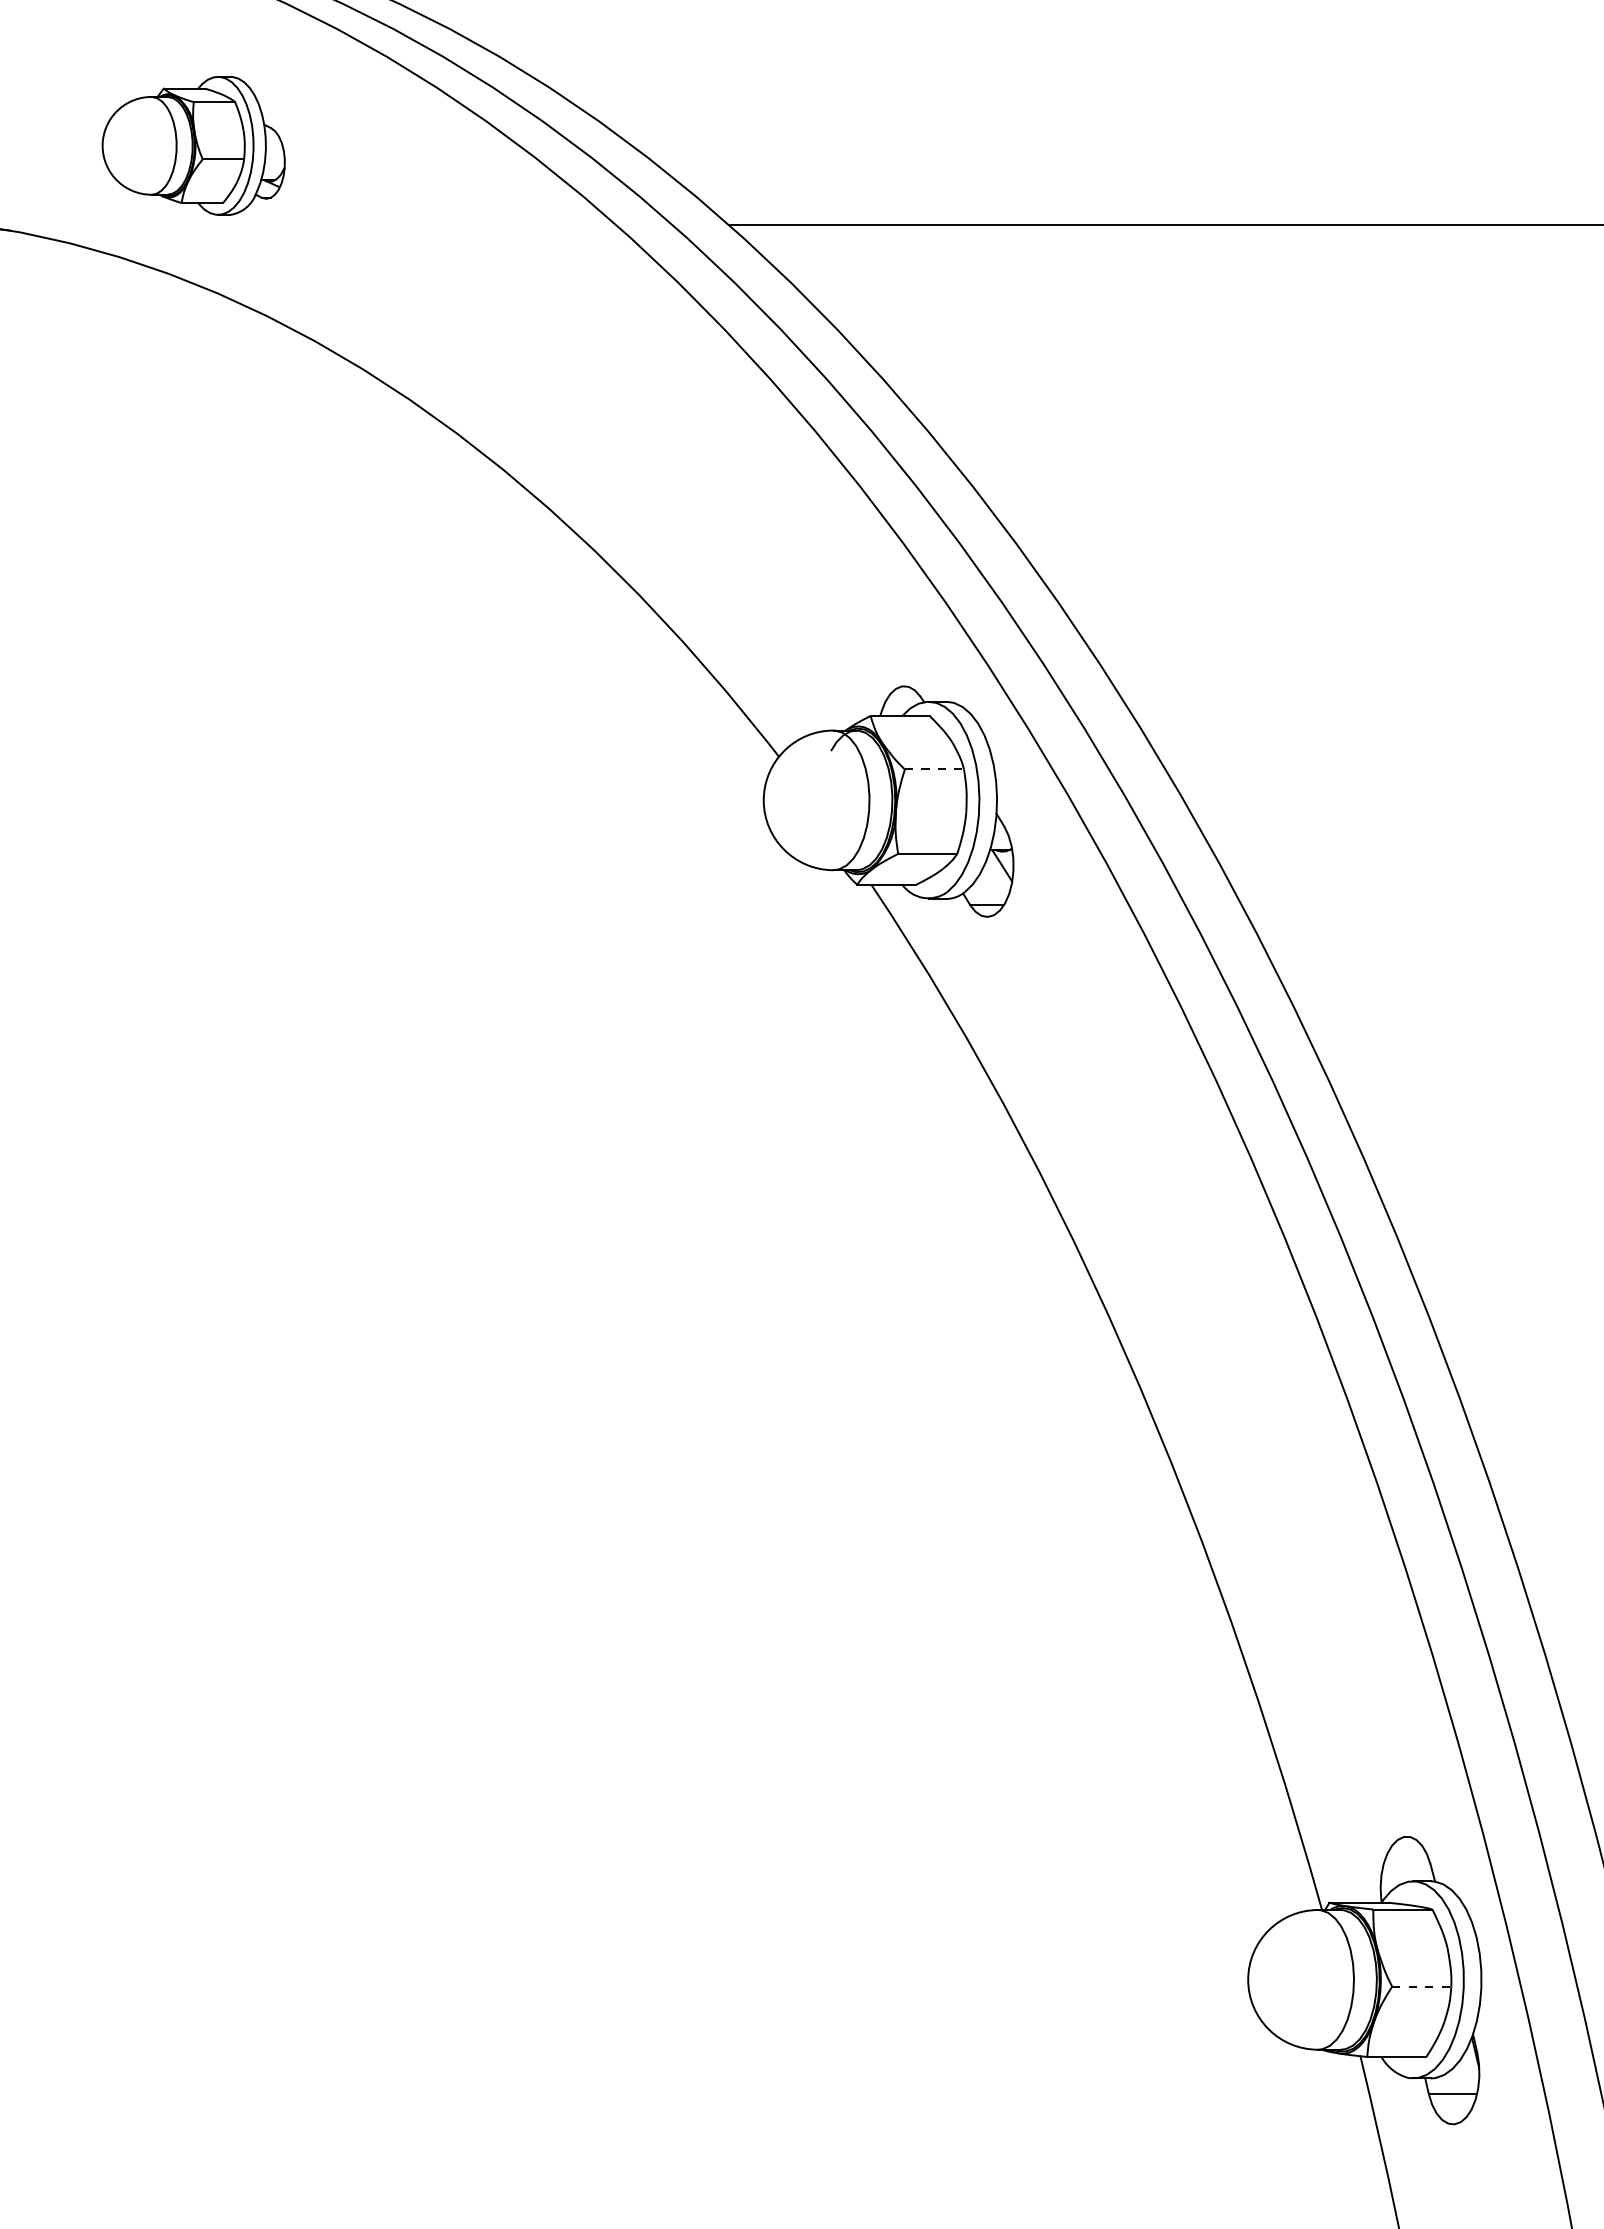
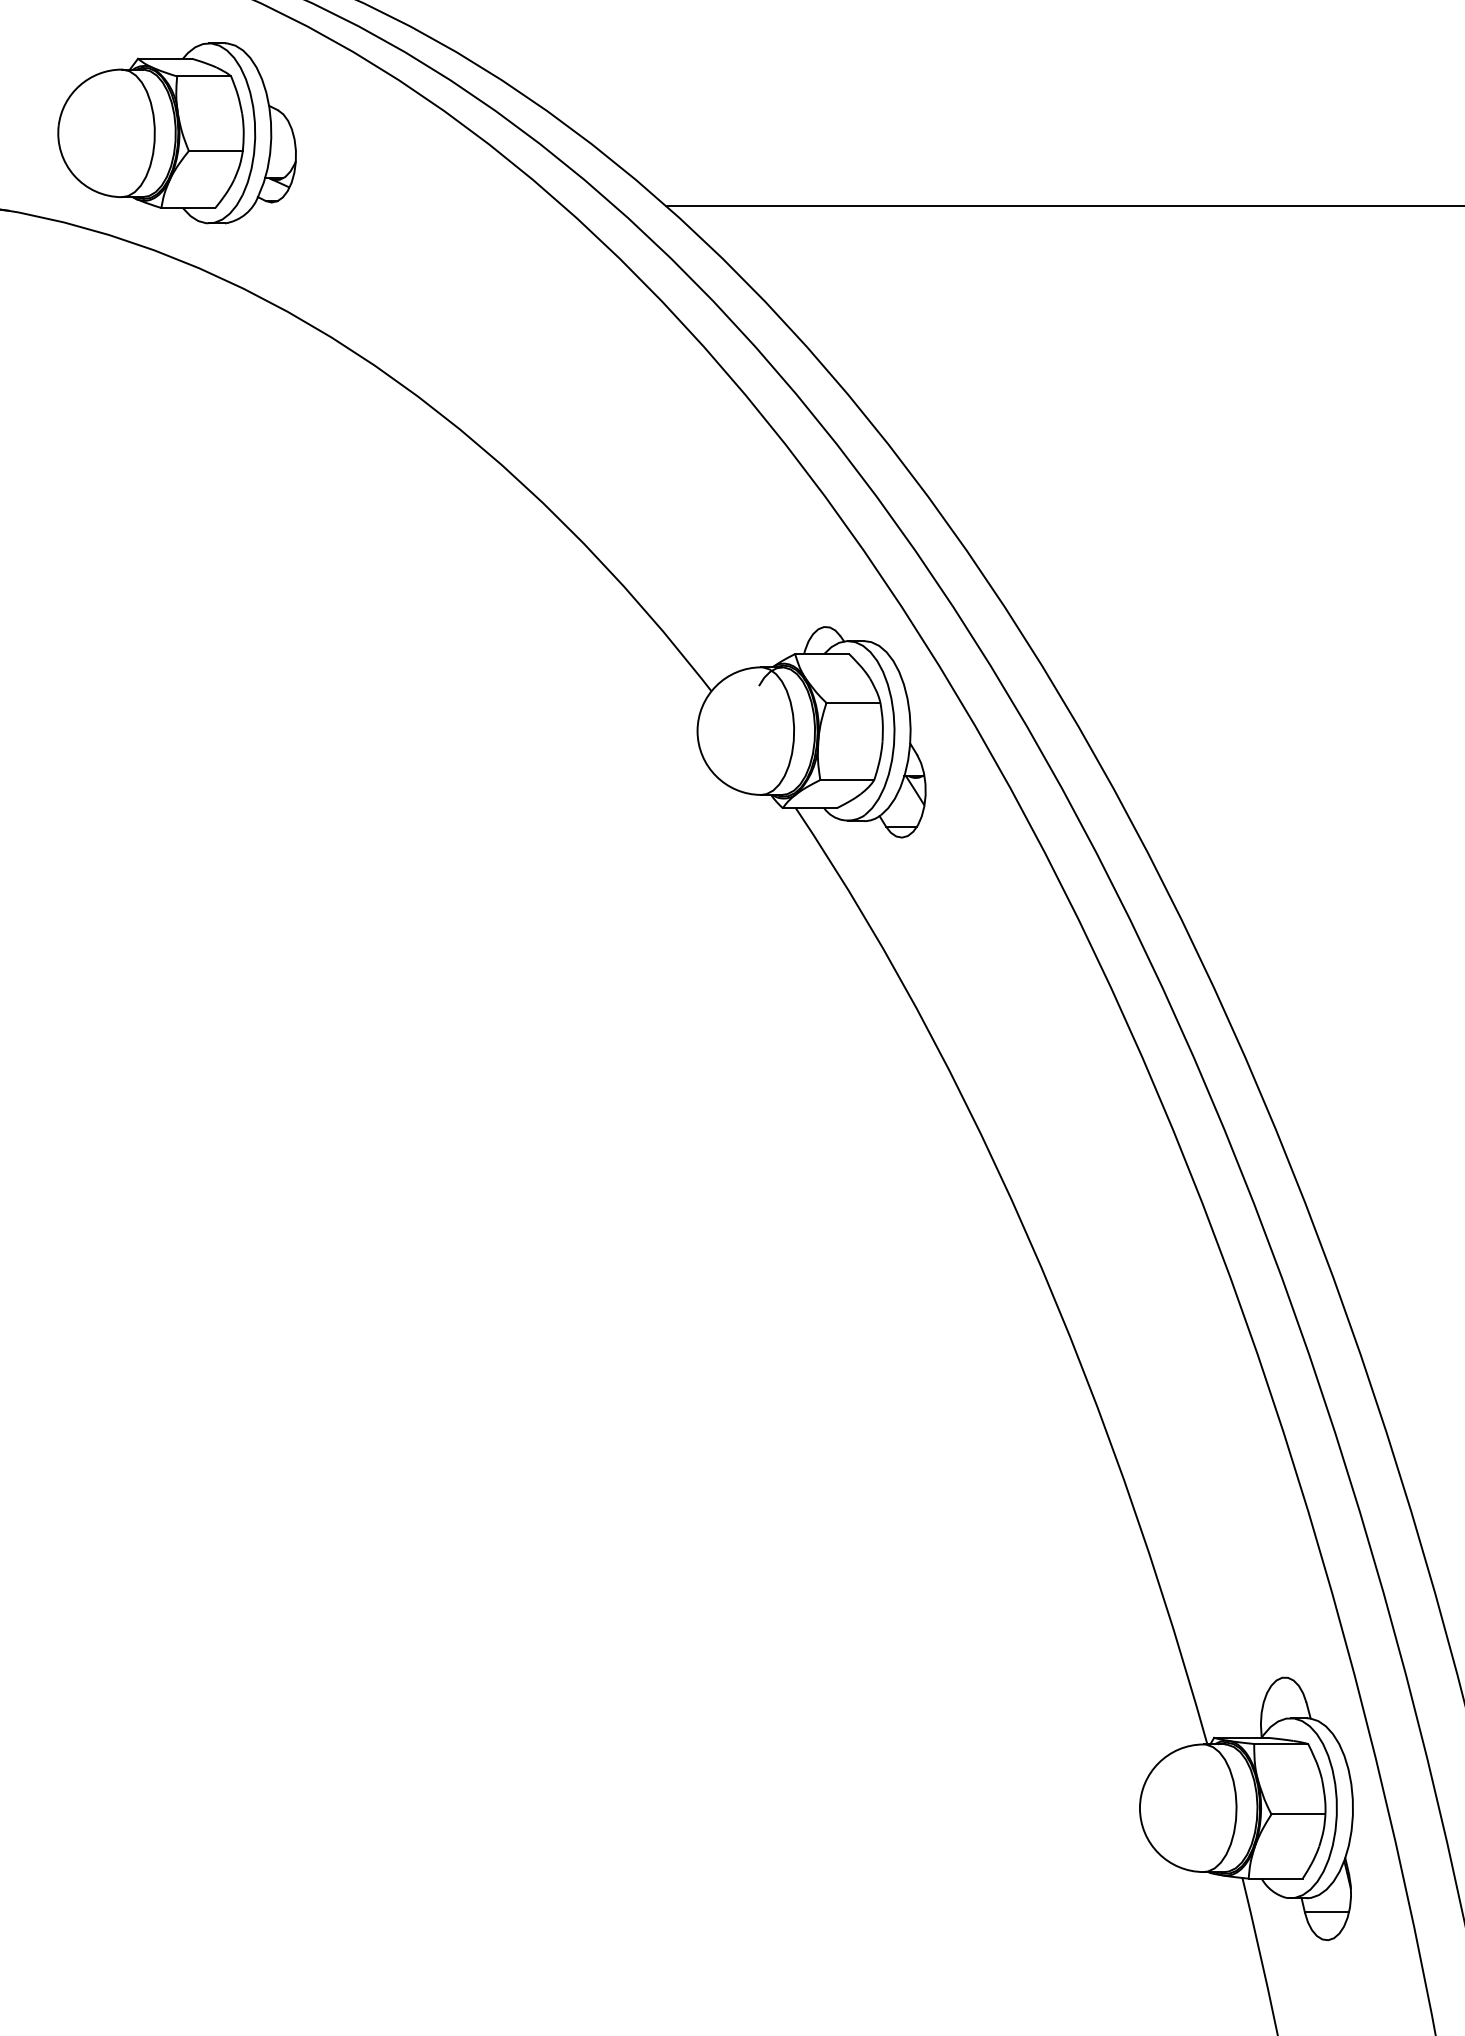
part: (193, 145) -> (176, 133), size x1.43
line: (934, 769) -> (853, 702), dashed -> solid
line: (1421, 1986) -> (1298, 1814), dashed -> solid

